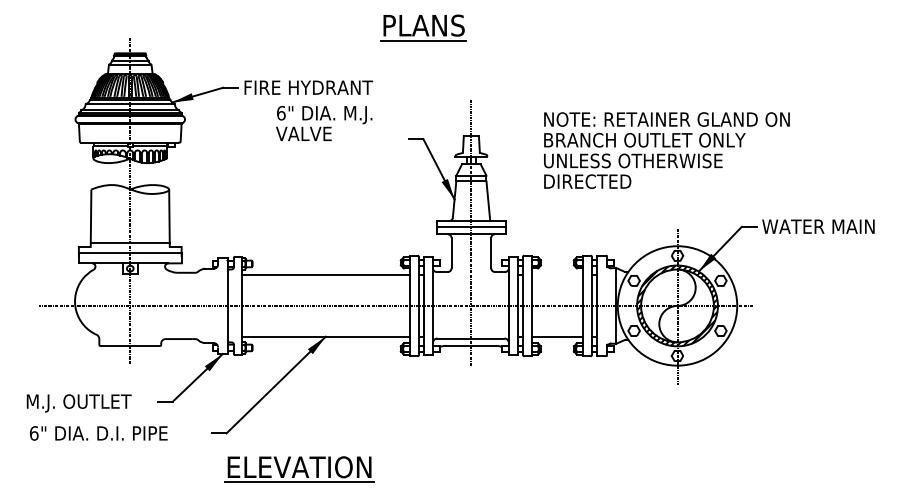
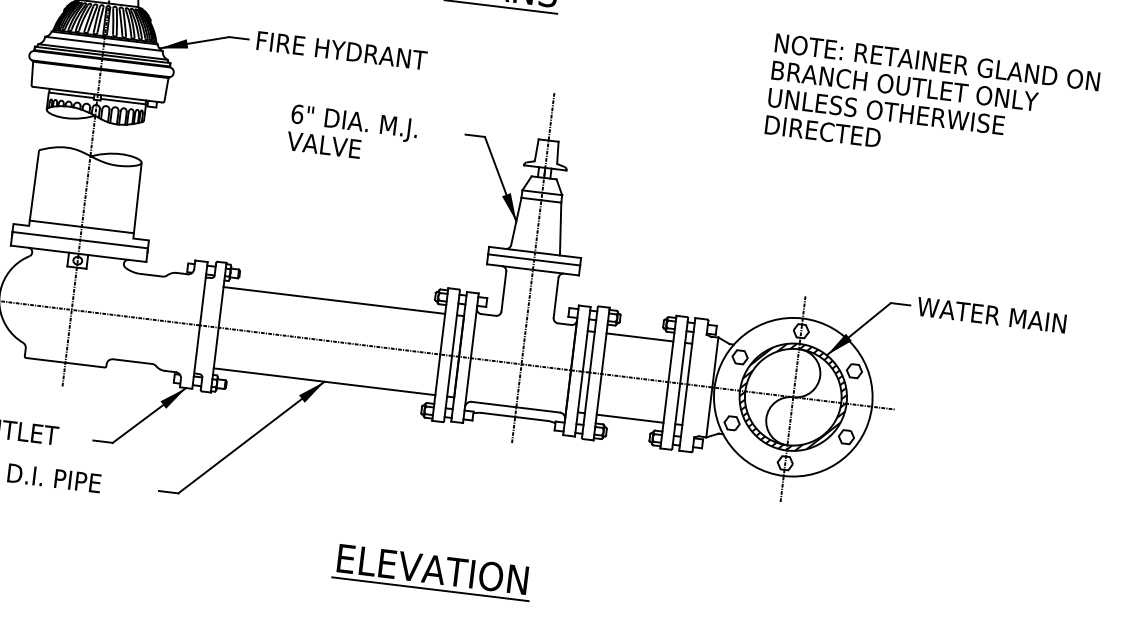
text: (324, 122) -> (353, 133), moved
text: (666, 150) -> (931, 103), moved
line: (557, 275) -> (639, 337), added
part: (299, 469) -> (432, 572), moved

